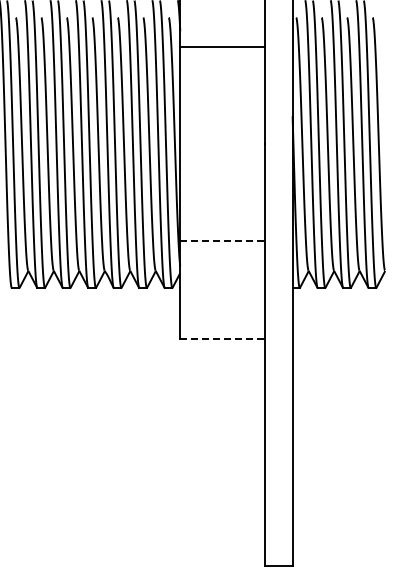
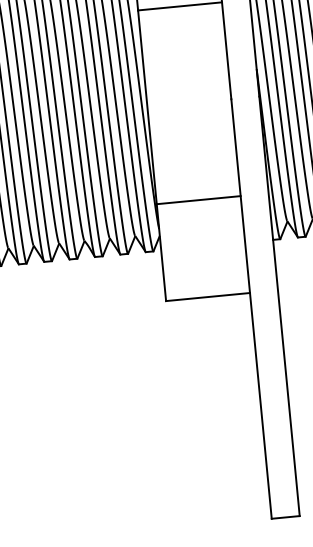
line: (222, 241) -> (198, 200), dashed -> solid
line: (222, 338) -> (208, 296), dashed -> solid

